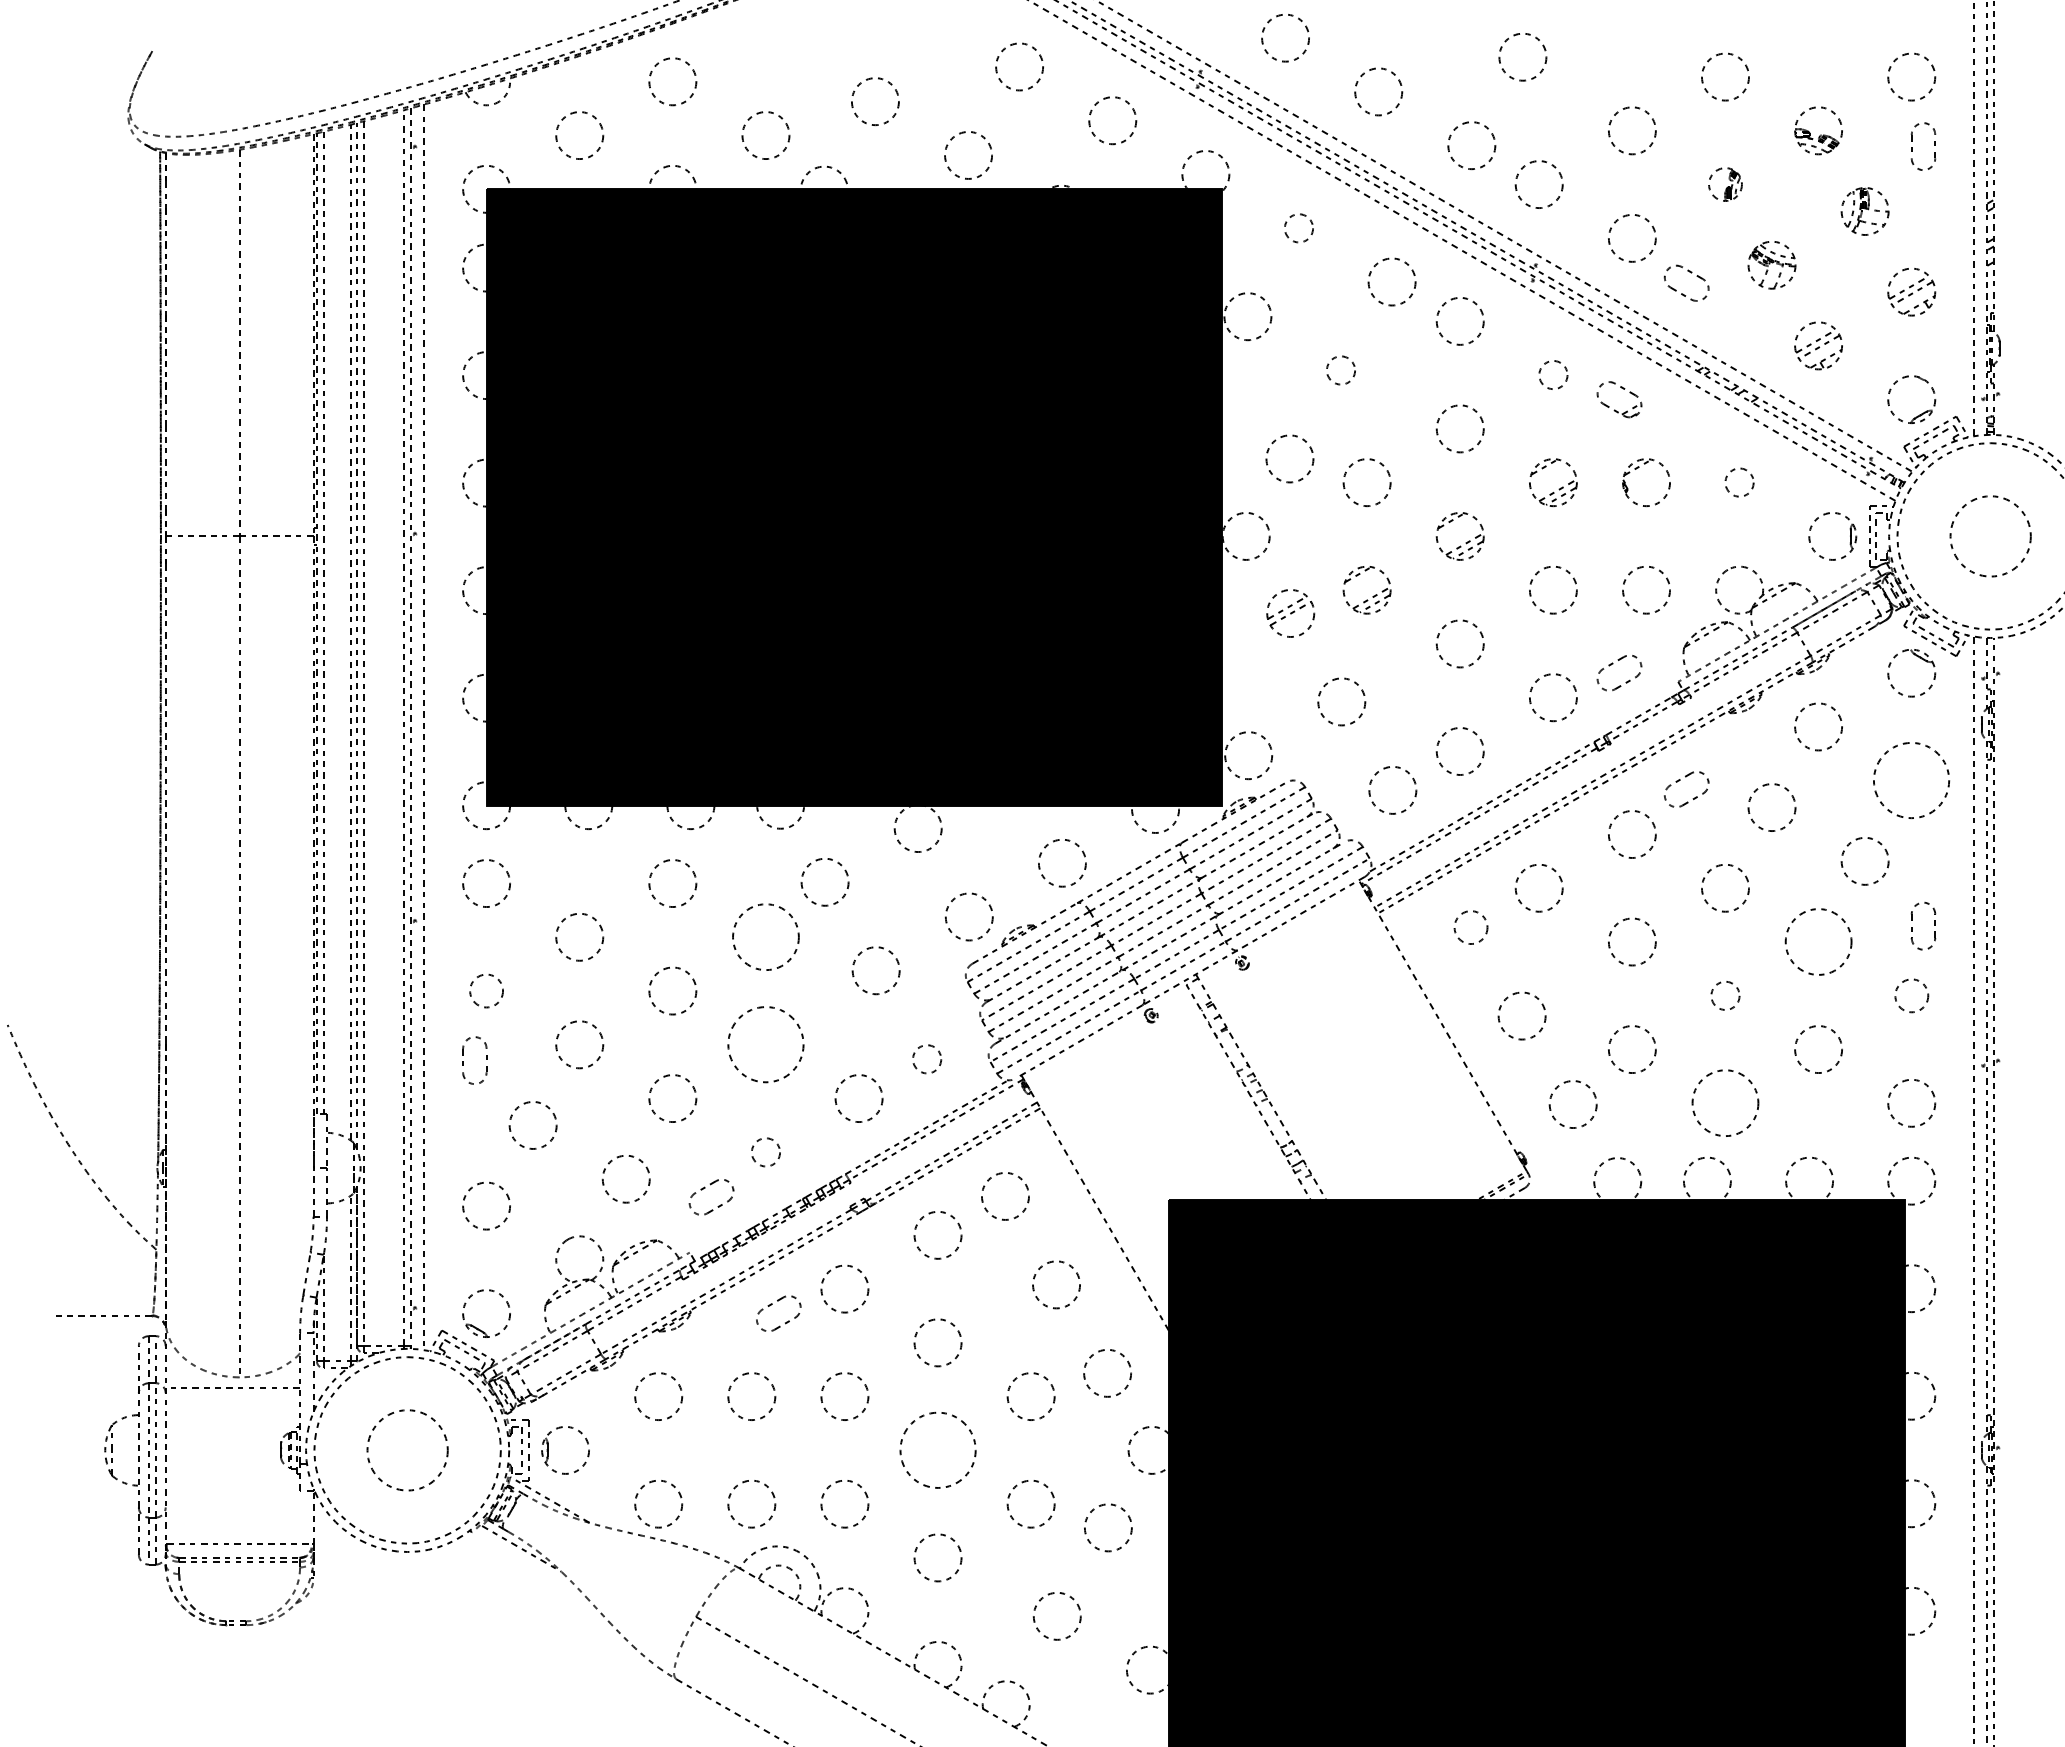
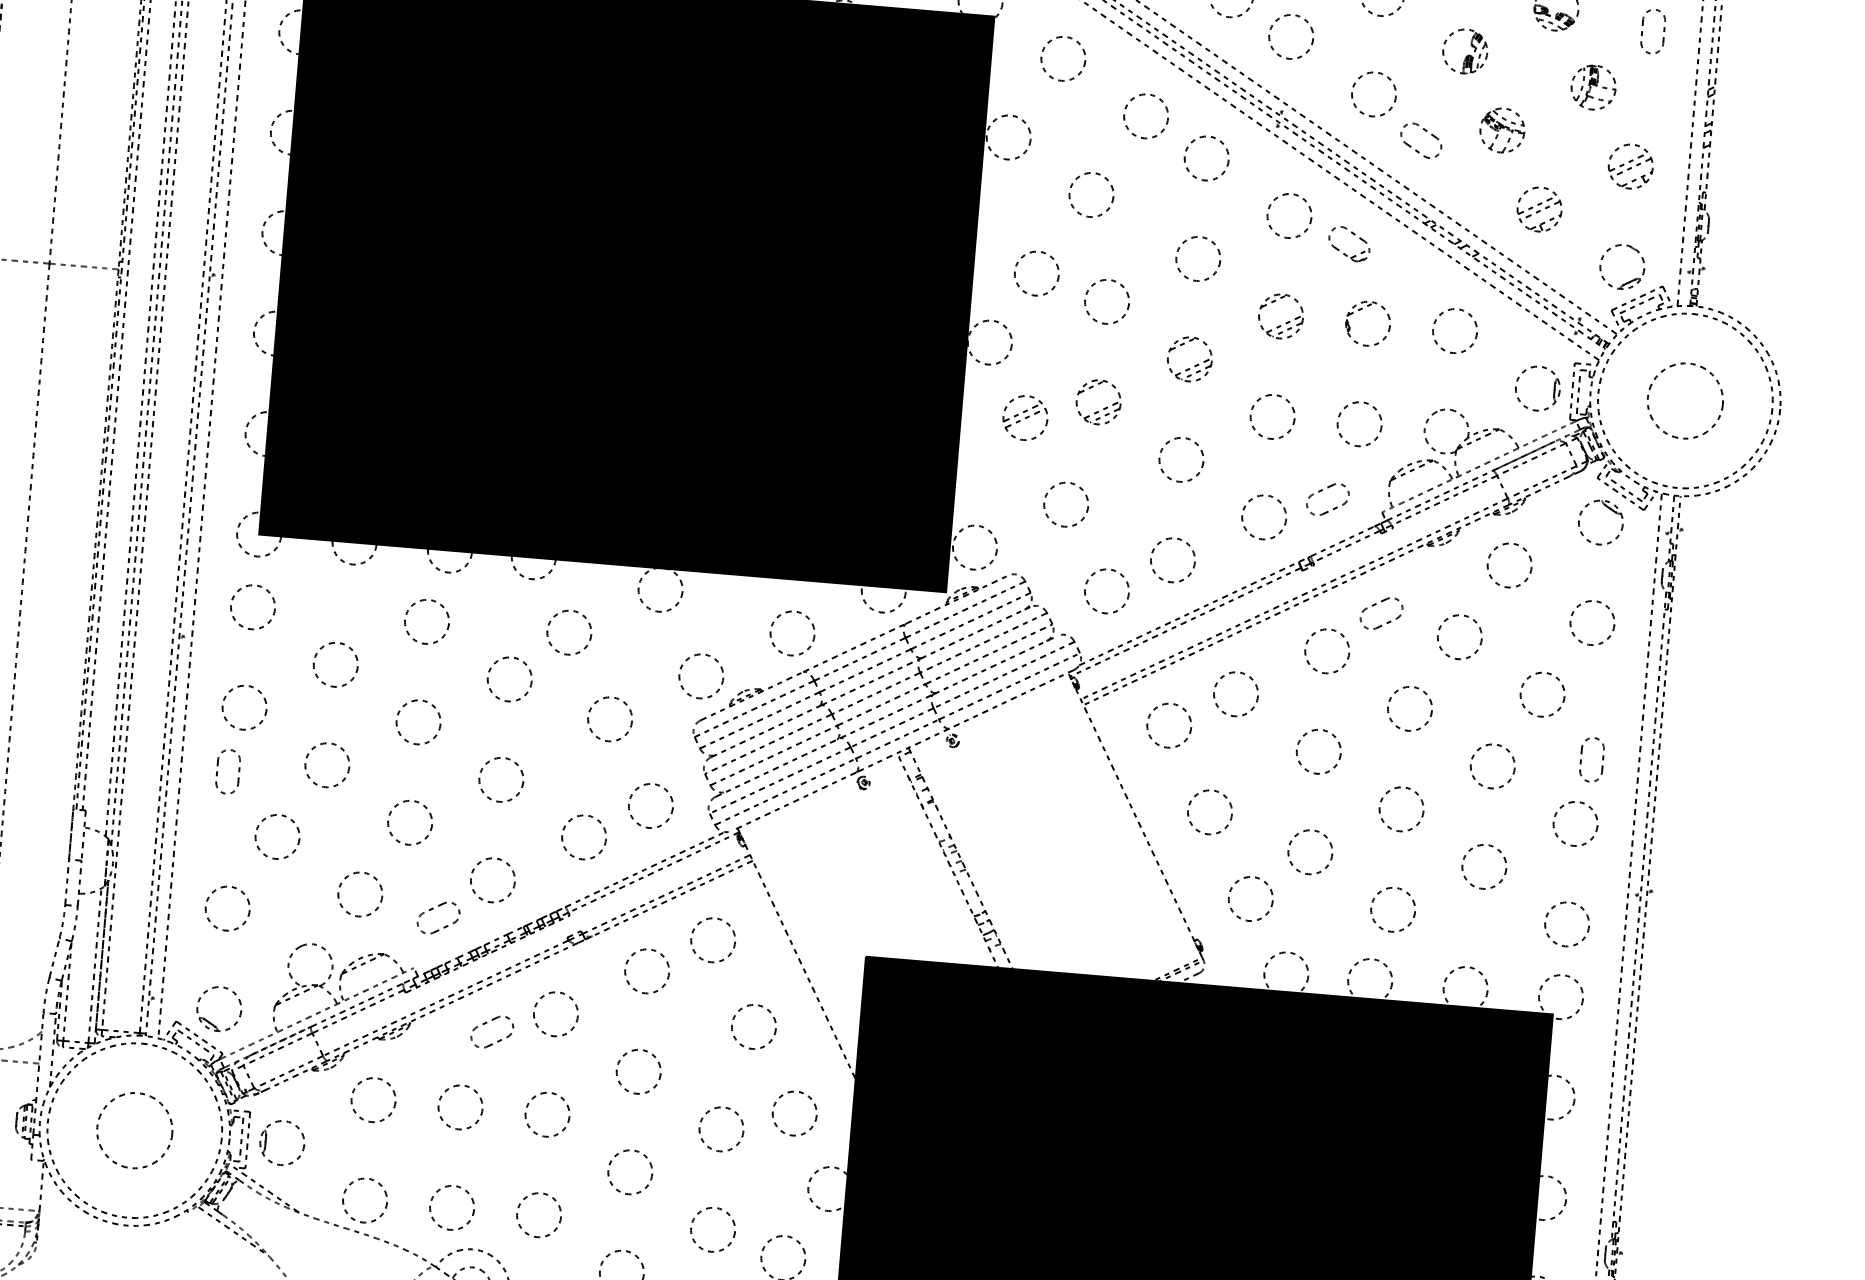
part: (1725, 184) -> (1465, 51), size x1.43
circle: (1298, 228) -> (1062, 59), size x1.67
circle: (1340, 370) -> (1091, 195), size x1.67
circle: (1553, 374) -> (1289, 215), size x1.67
circle: (1739, 482) -> (1454, 330), size x1.67
circle: (1911, 780) -> (1592, 622), size x0.62
circle: (1470, 927) -> (1168, 725), size x1.43
circle: (765, 937) -> (509, 679), size x0.71
circle: (1818, 941) -> (1492, 765), size x0.71
circle: (486, 990) -> (244, 707), size x1.43
circle: (1725, 995) -> (1401, 809), size x1.67
circle: (1911, 995) -> (1575, 823), size x1.43
circle: (765, 1044) -> (500, 779), size x0.62
circle: (926, 1059) -> (650, 806), size x1.67
circle: (1725, 1103) -> (1393, 909), size x0.71
circle: (765, 1152) -> (492, 880), size x1.67
circle: (937, 1450) -> (629, 1172), size x0.62

